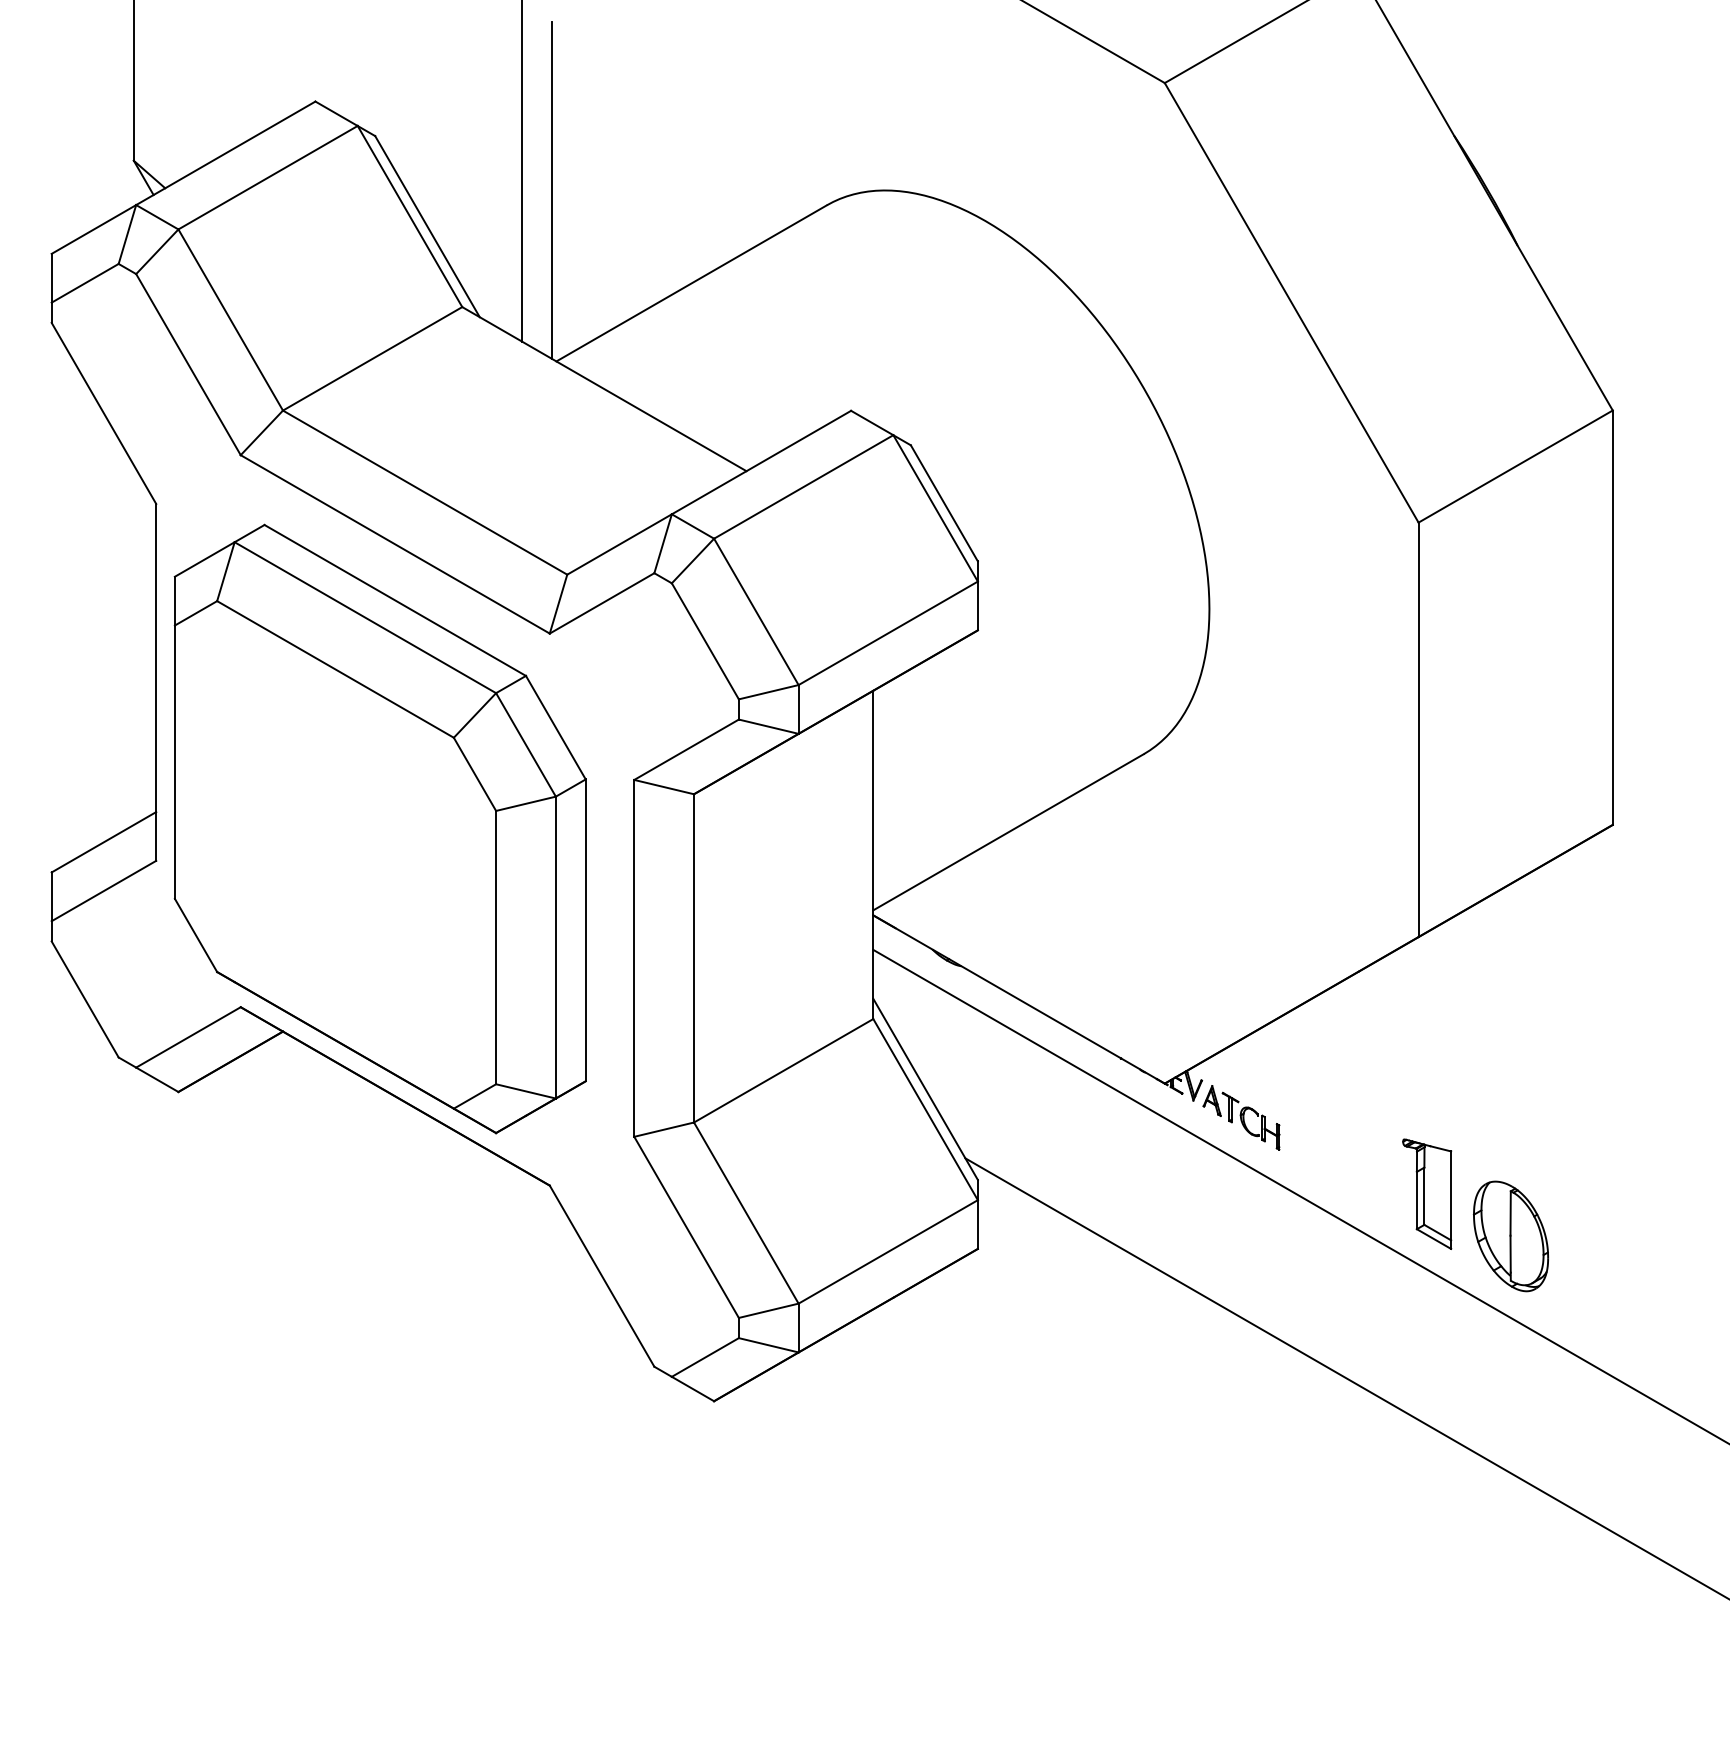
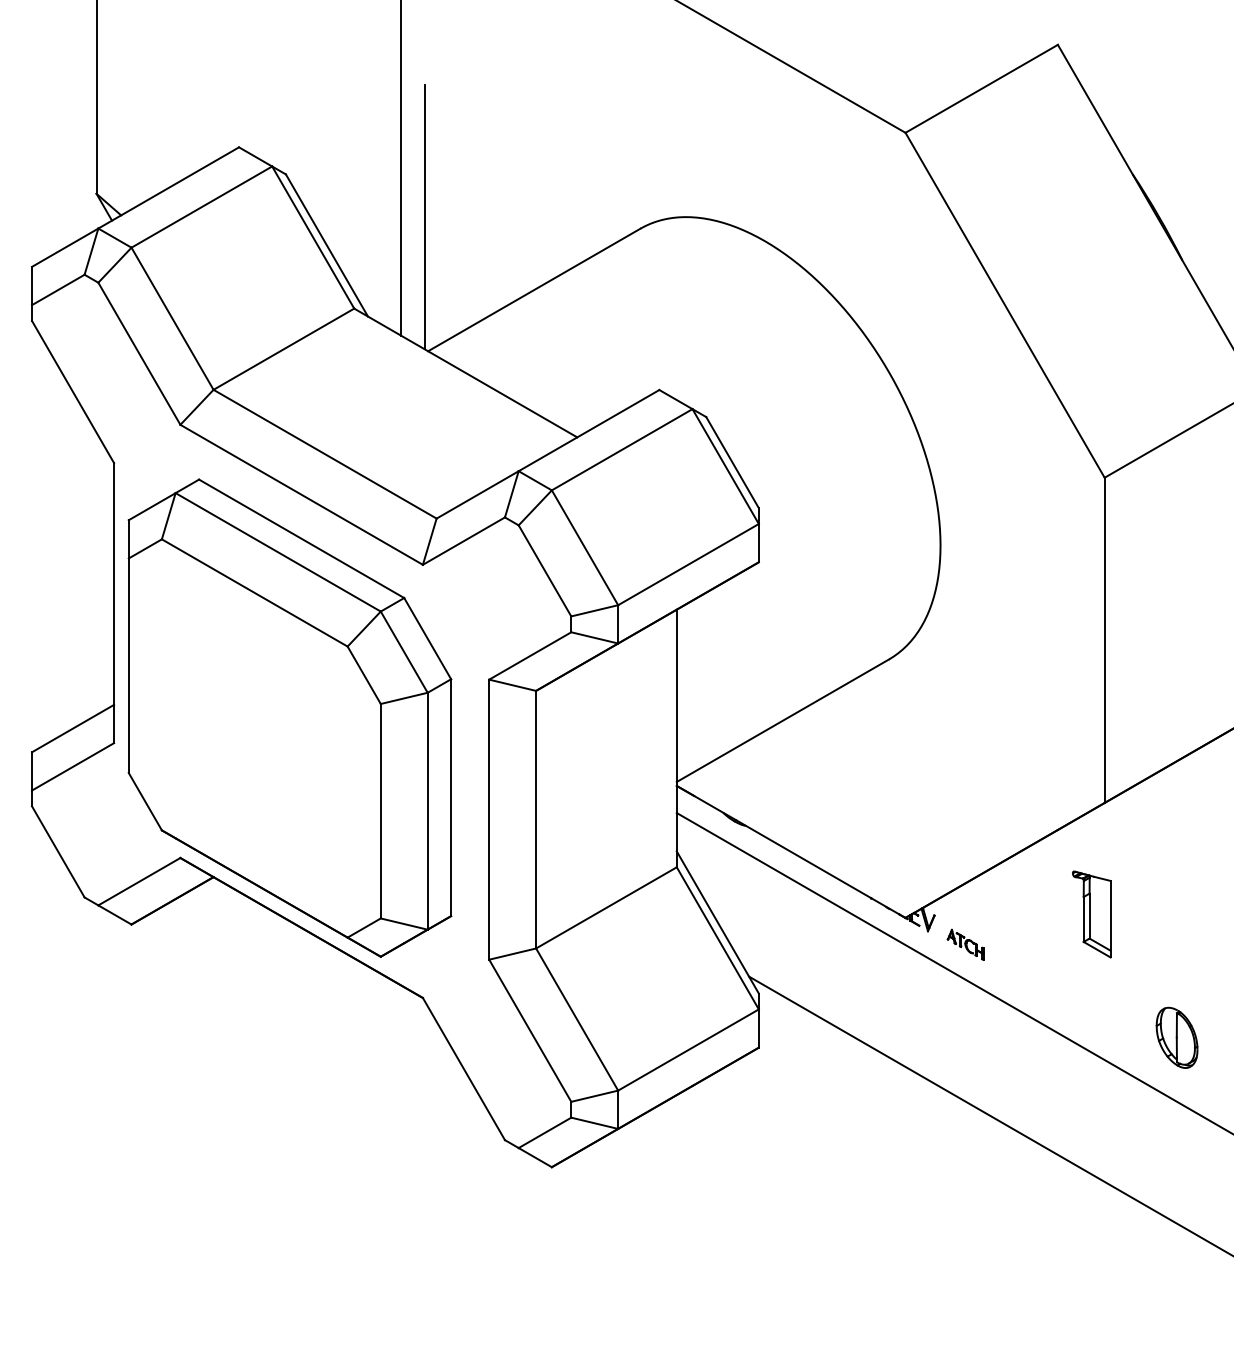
part: (1241, 1117) -> (965, 944), size x0.6
part: (1427, 1193) -> (1092, 913), moved
part: (1510, 1236) -> (1176, 1037), size x0.7

